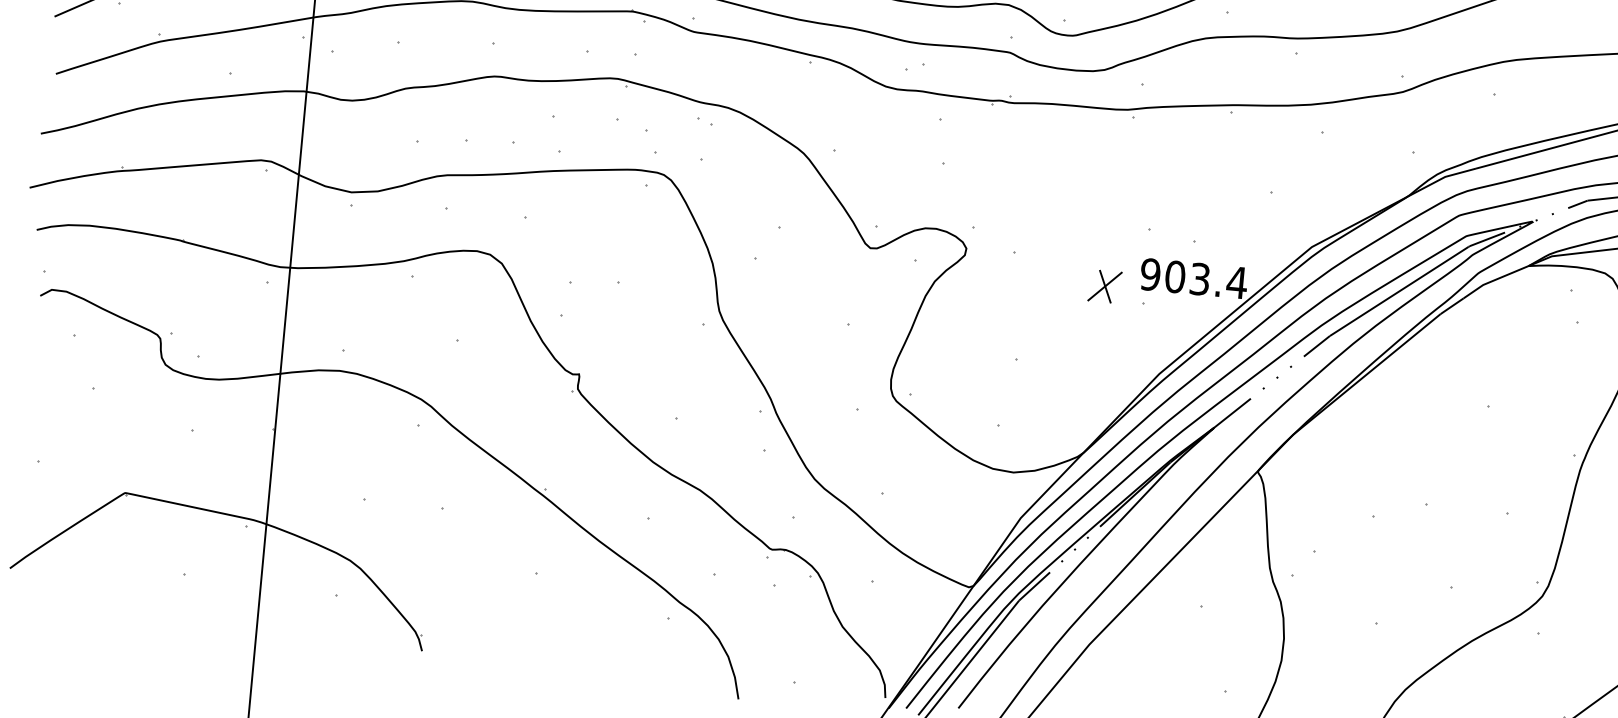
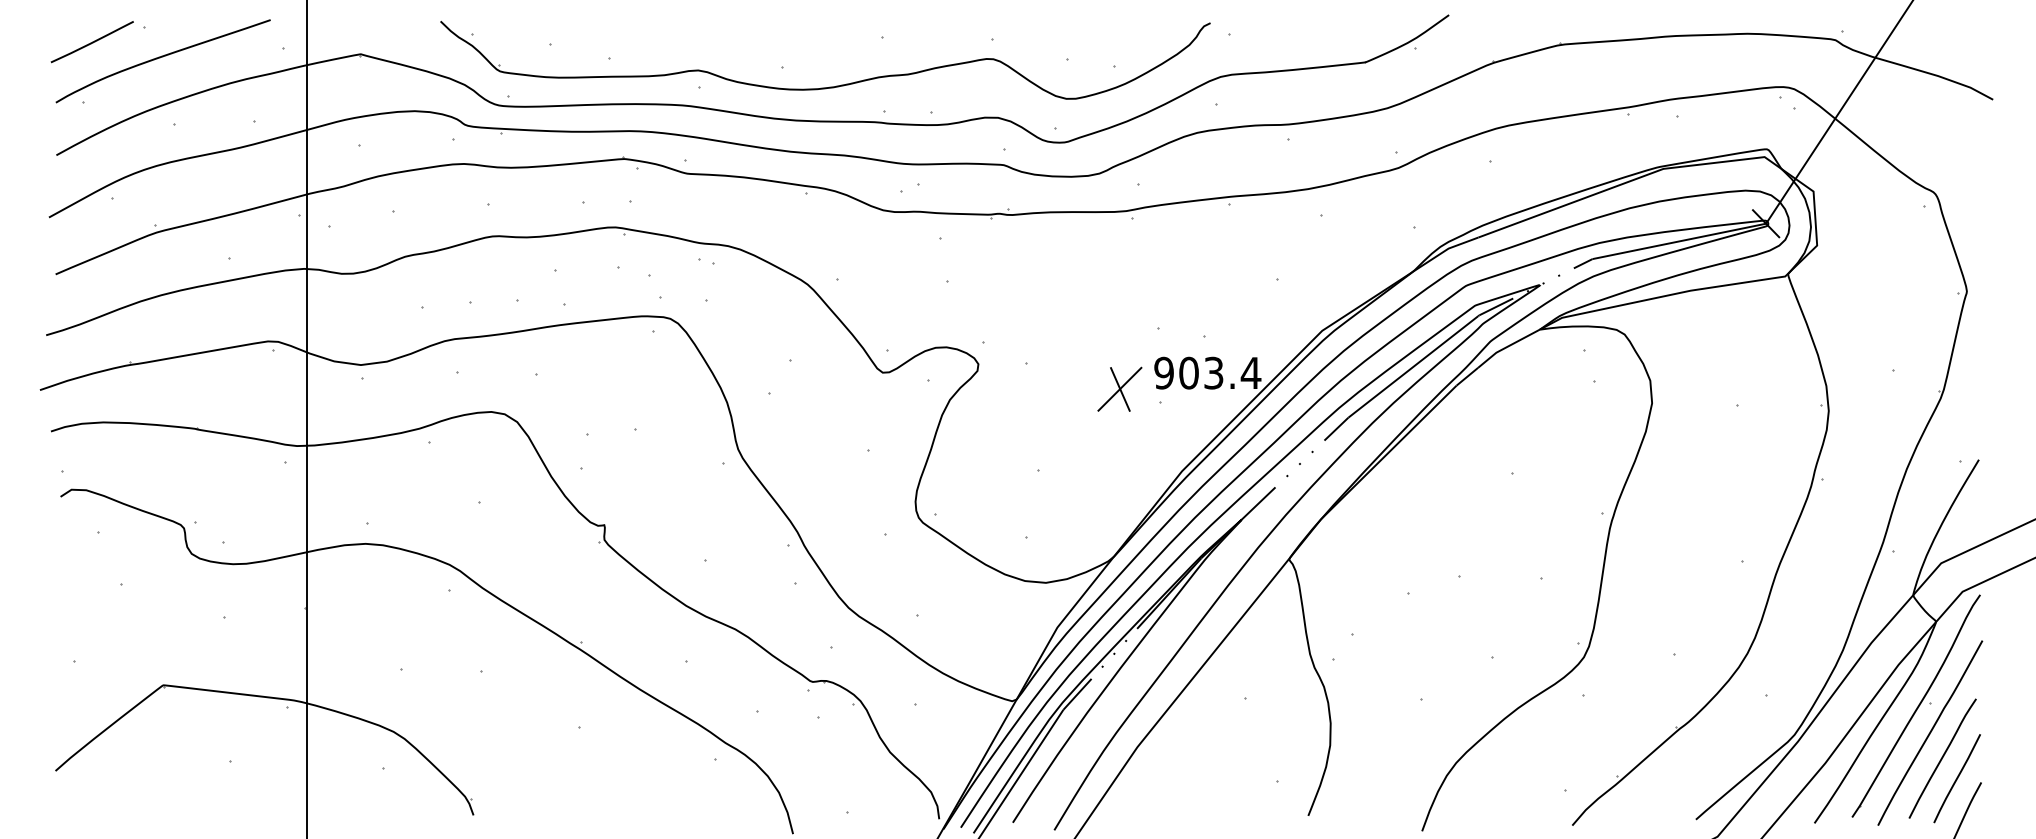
part: (1104, 285) -> (1119, 388), size x1.4

